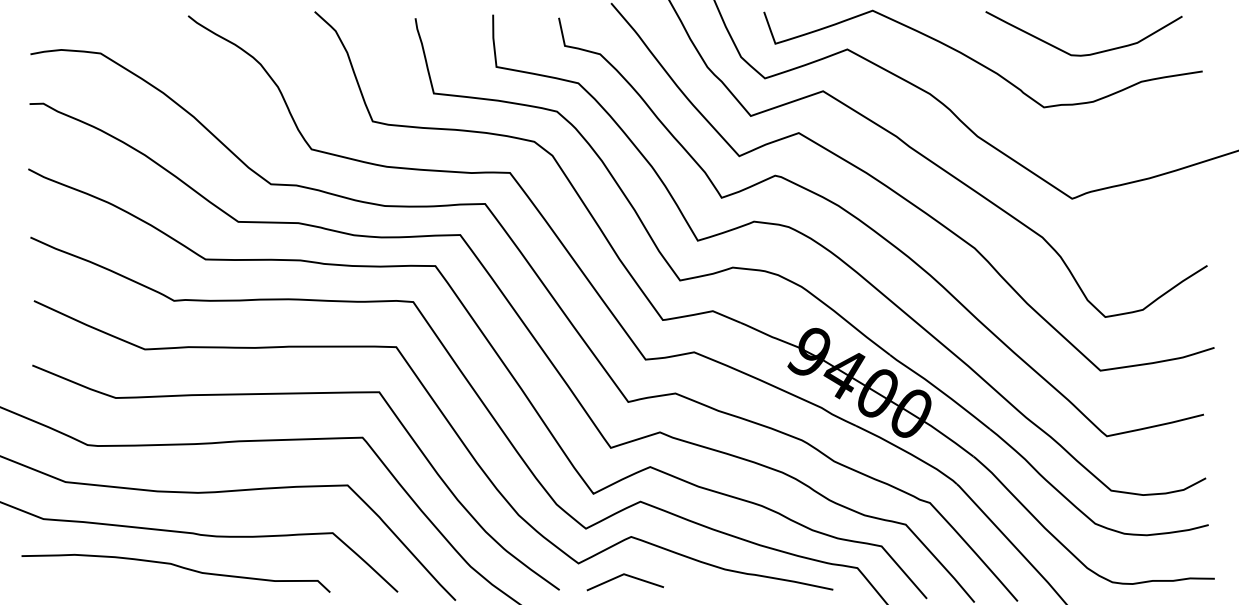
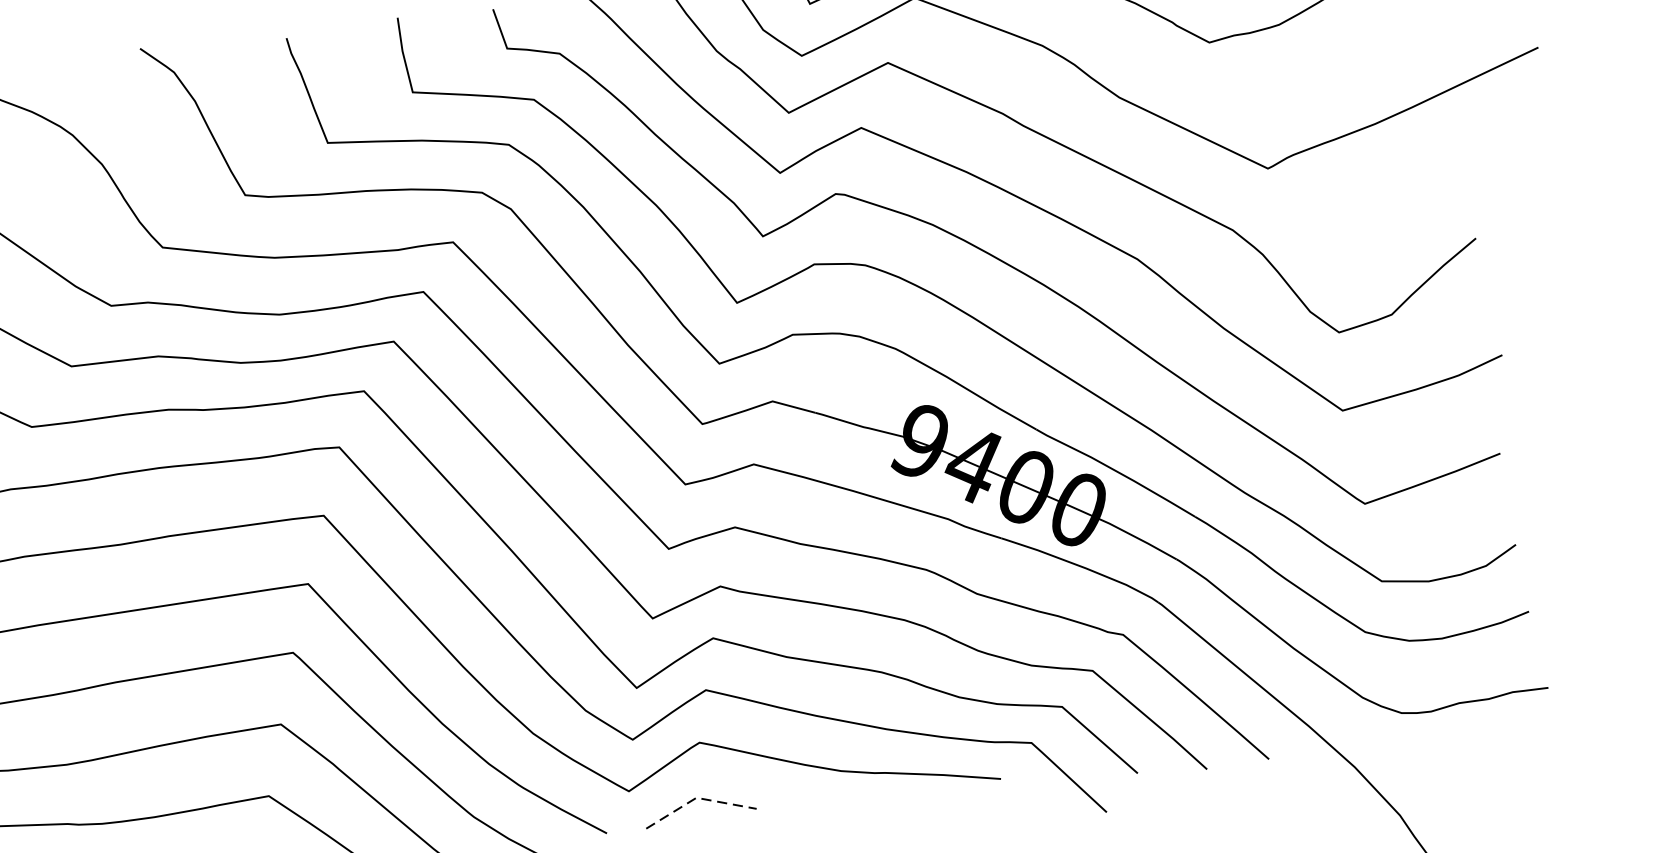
line: (624, 574) -> (697, 798), solid -> dashed

